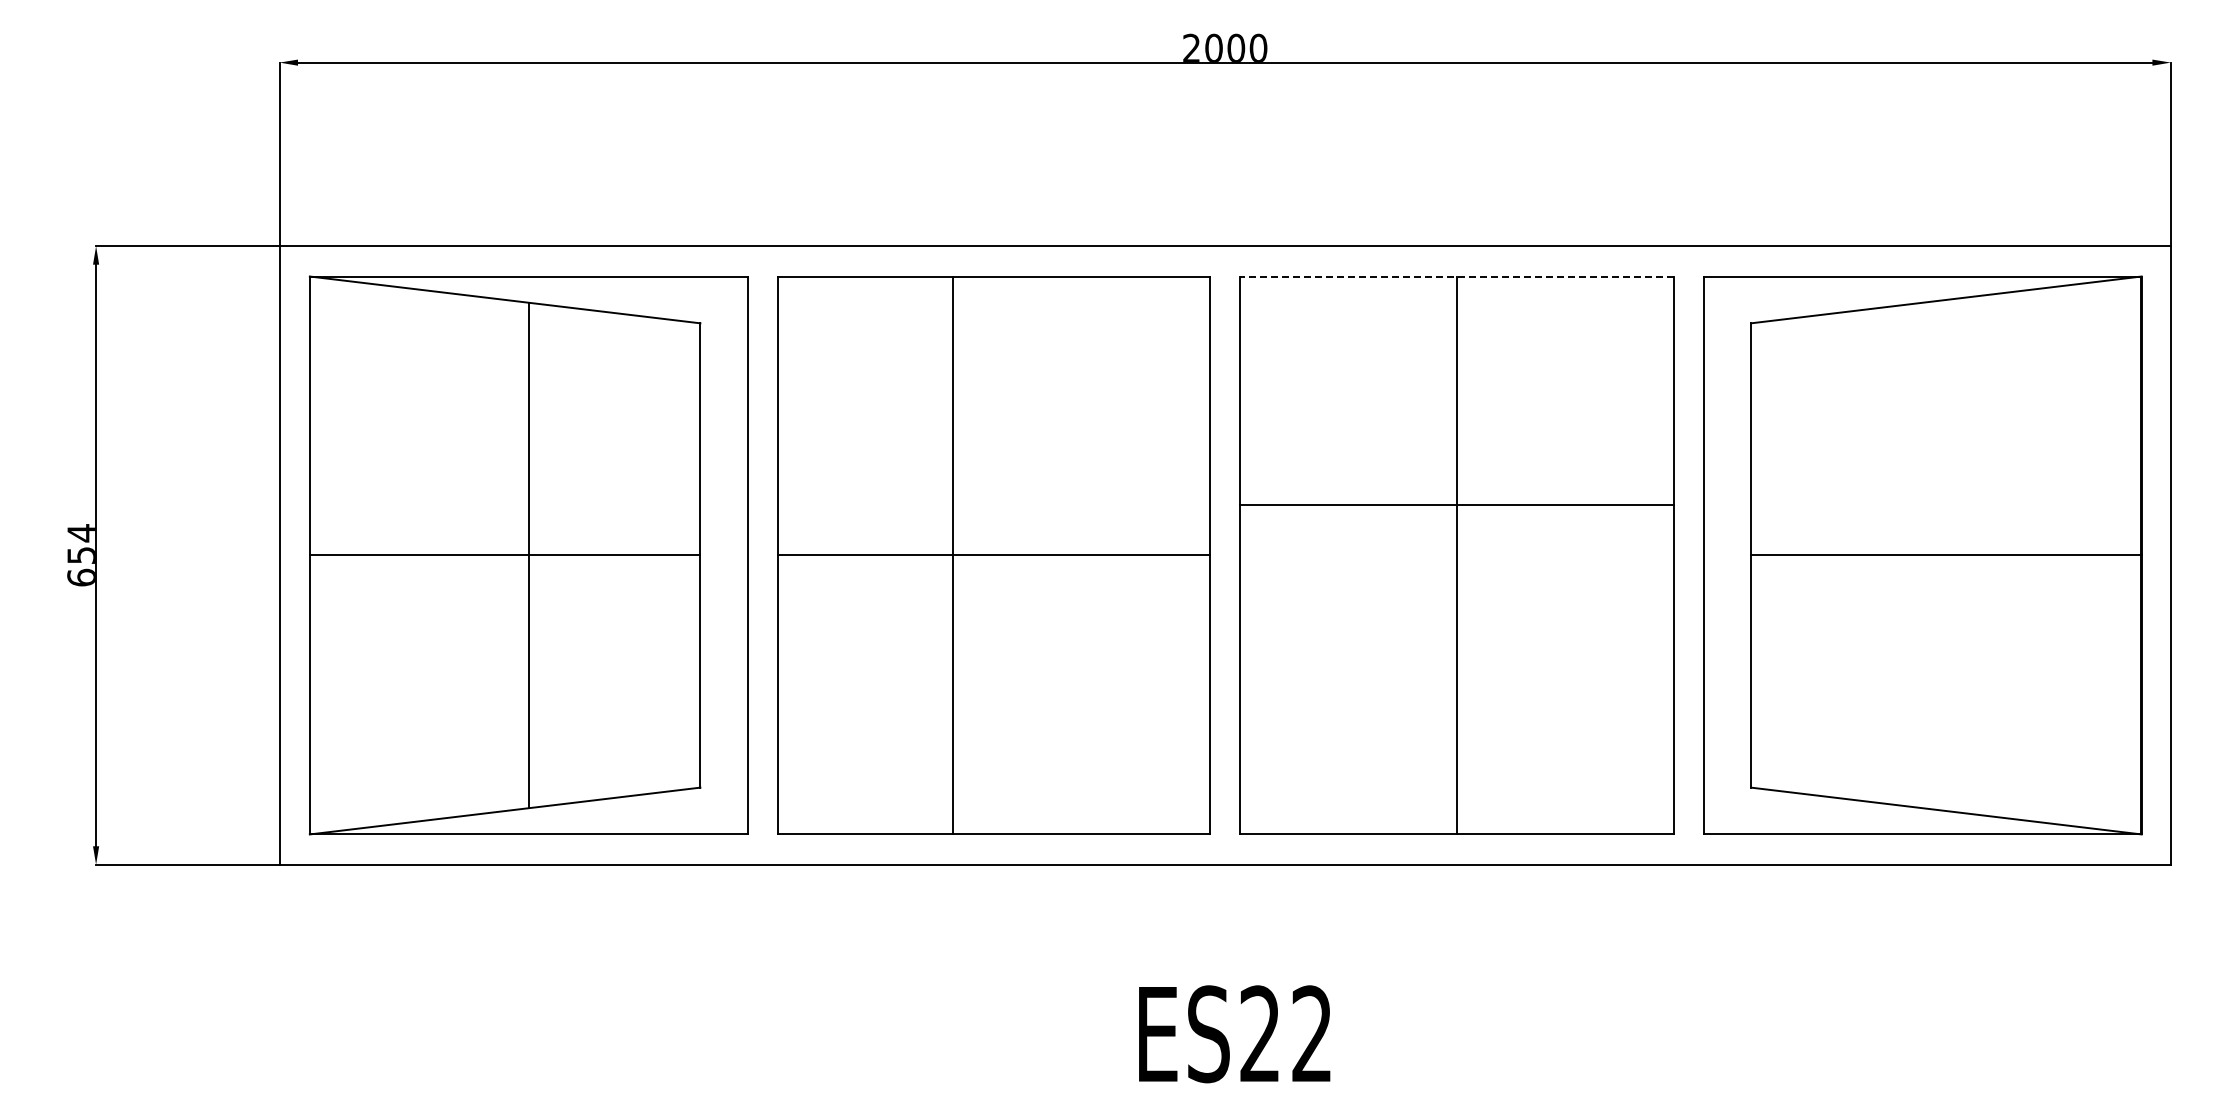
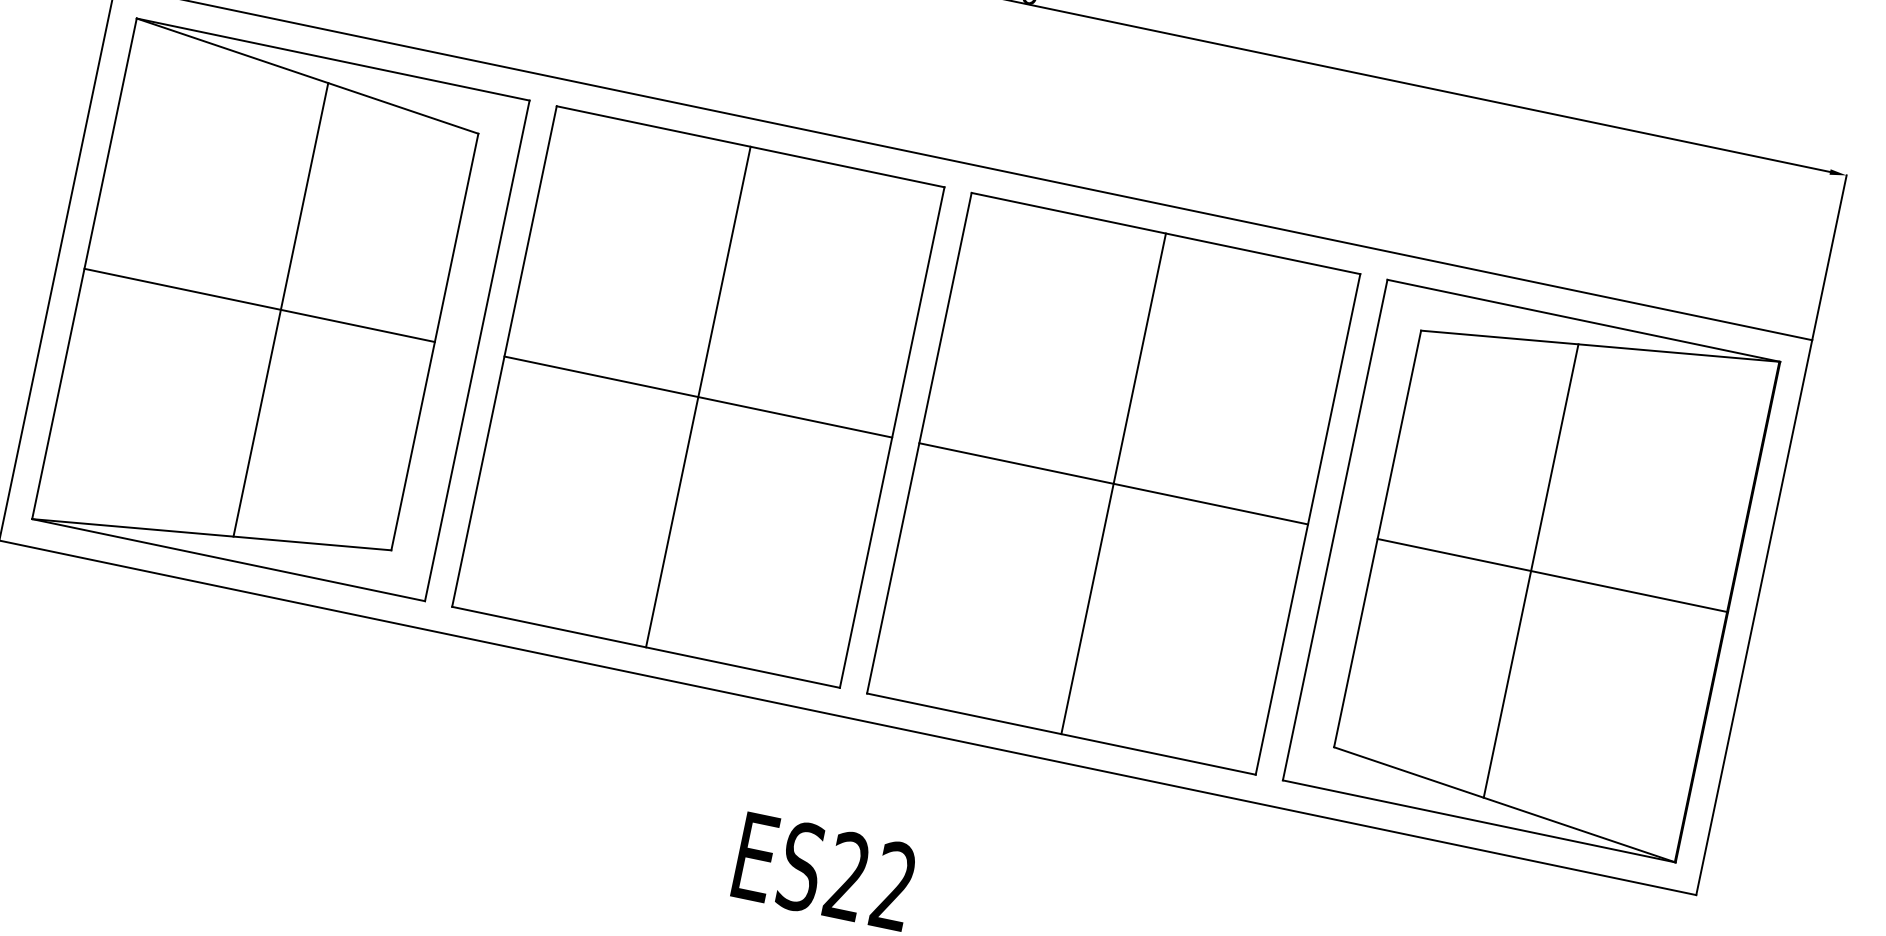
line: (1456, 276) -> (1165, 233), dashed -> solid
line: (1456, 505) -> (1113, 483), moved
line: (953, 555) -> (698, 397), moved
line: (1922, 555) -> (1531, 571), added

